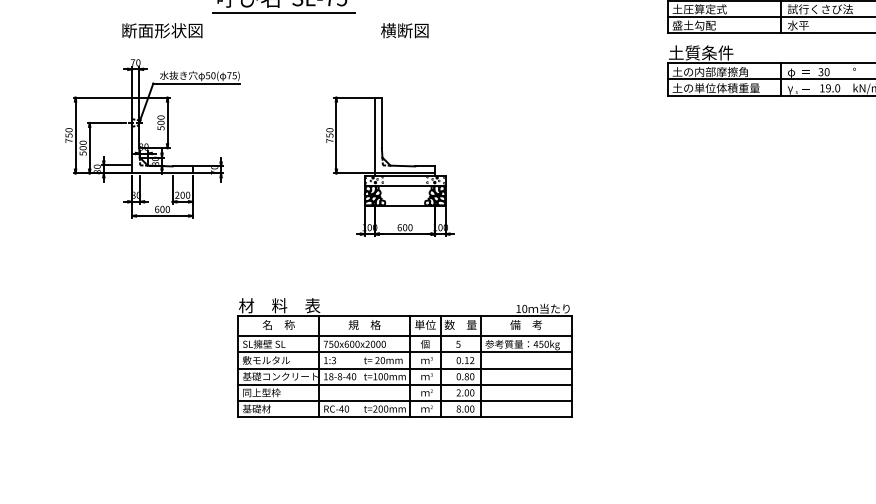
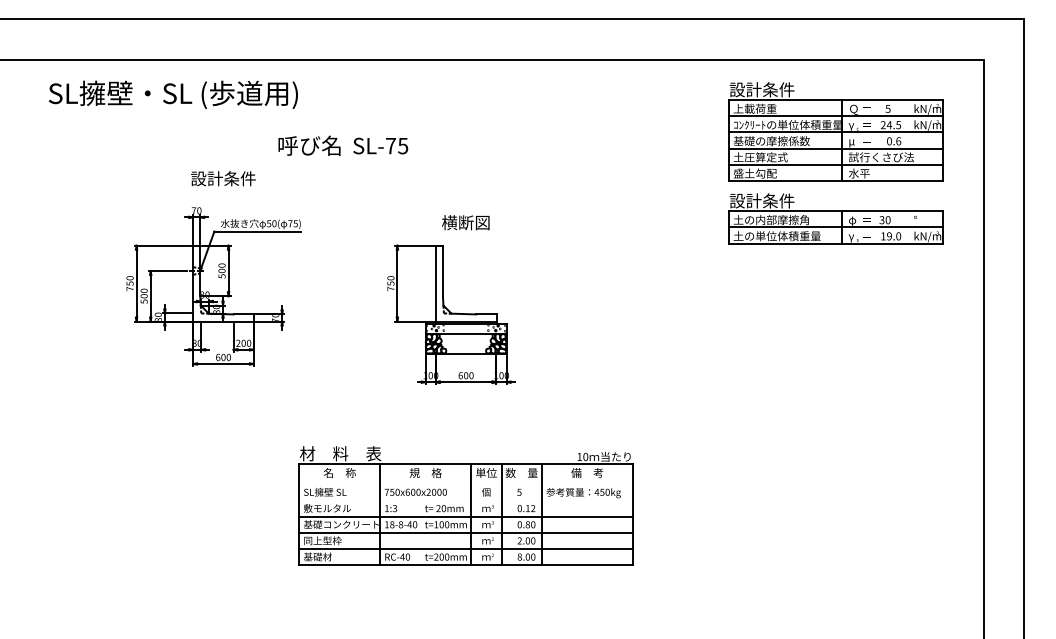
line: (283, 12) -> (344, 160), removed
text: (162, 30) -> (223, 178), 断面形状図 -> 設計条件
text: (404, 30) -> (465, 222), moved
text: (684, 52) -> (745, 200), 土質条件 -> 設計条件
line: (405, 336) -> (466, 484), removed
line: (405, 352) -> (466, 500), removed

